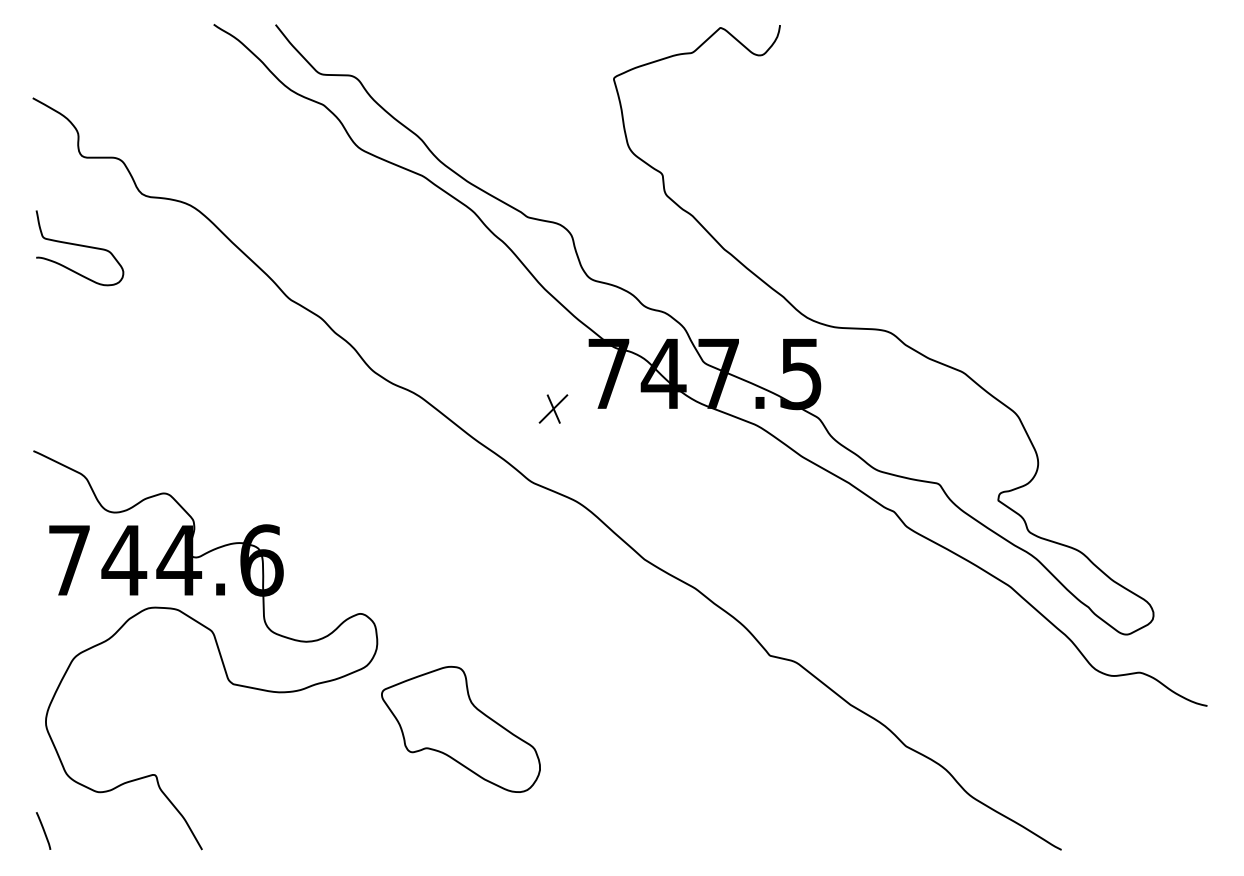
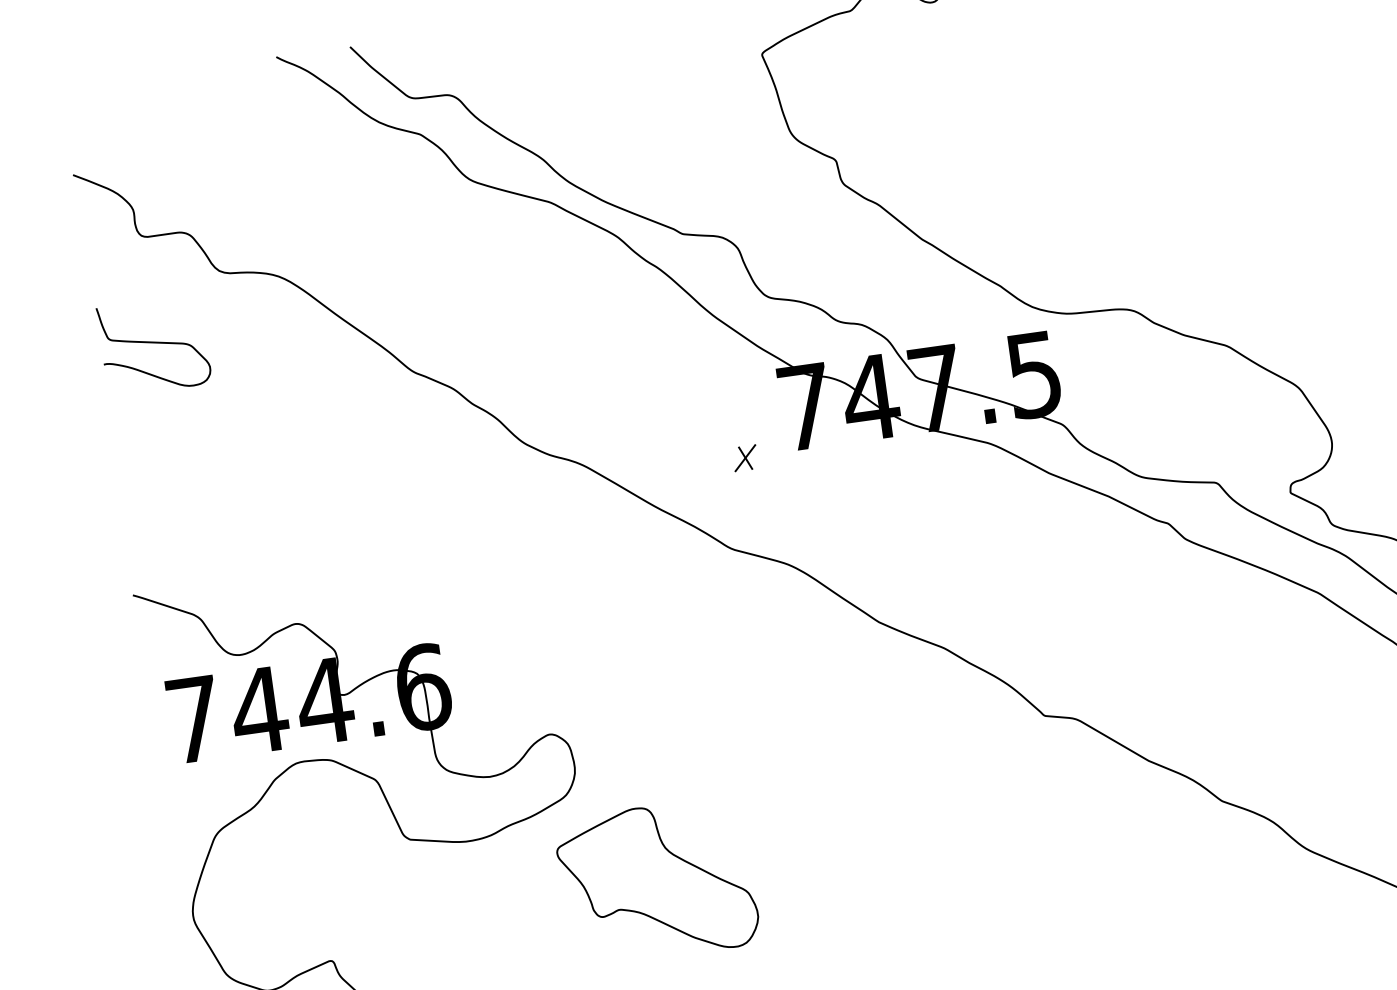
part: (553, 408) -> (745, 457), size x0.7
part: (460, 728) -> (656, 880), moved

